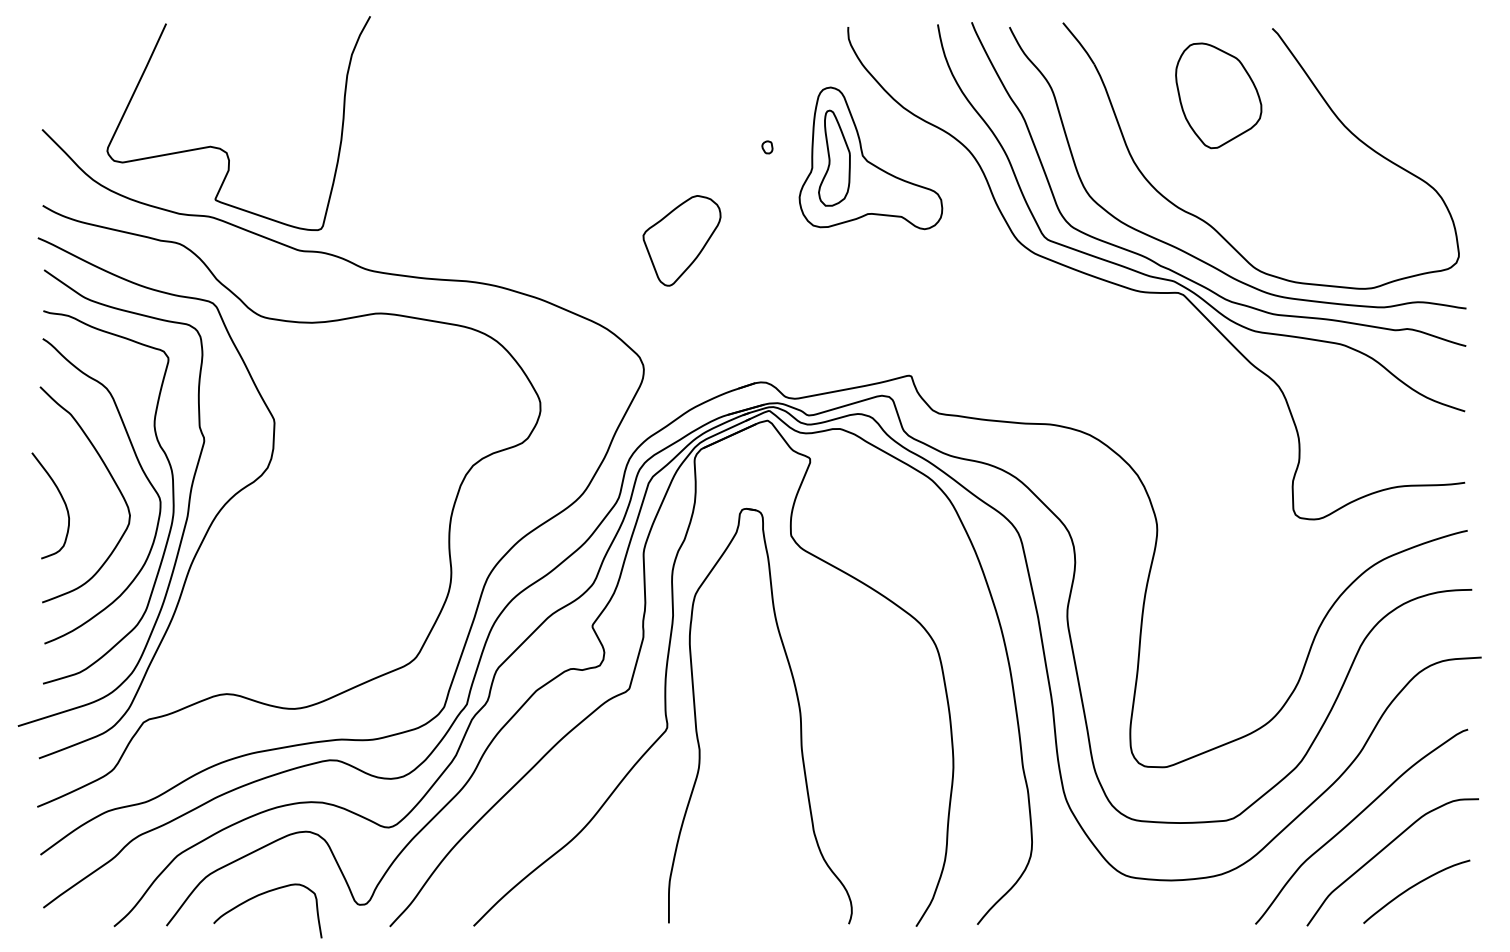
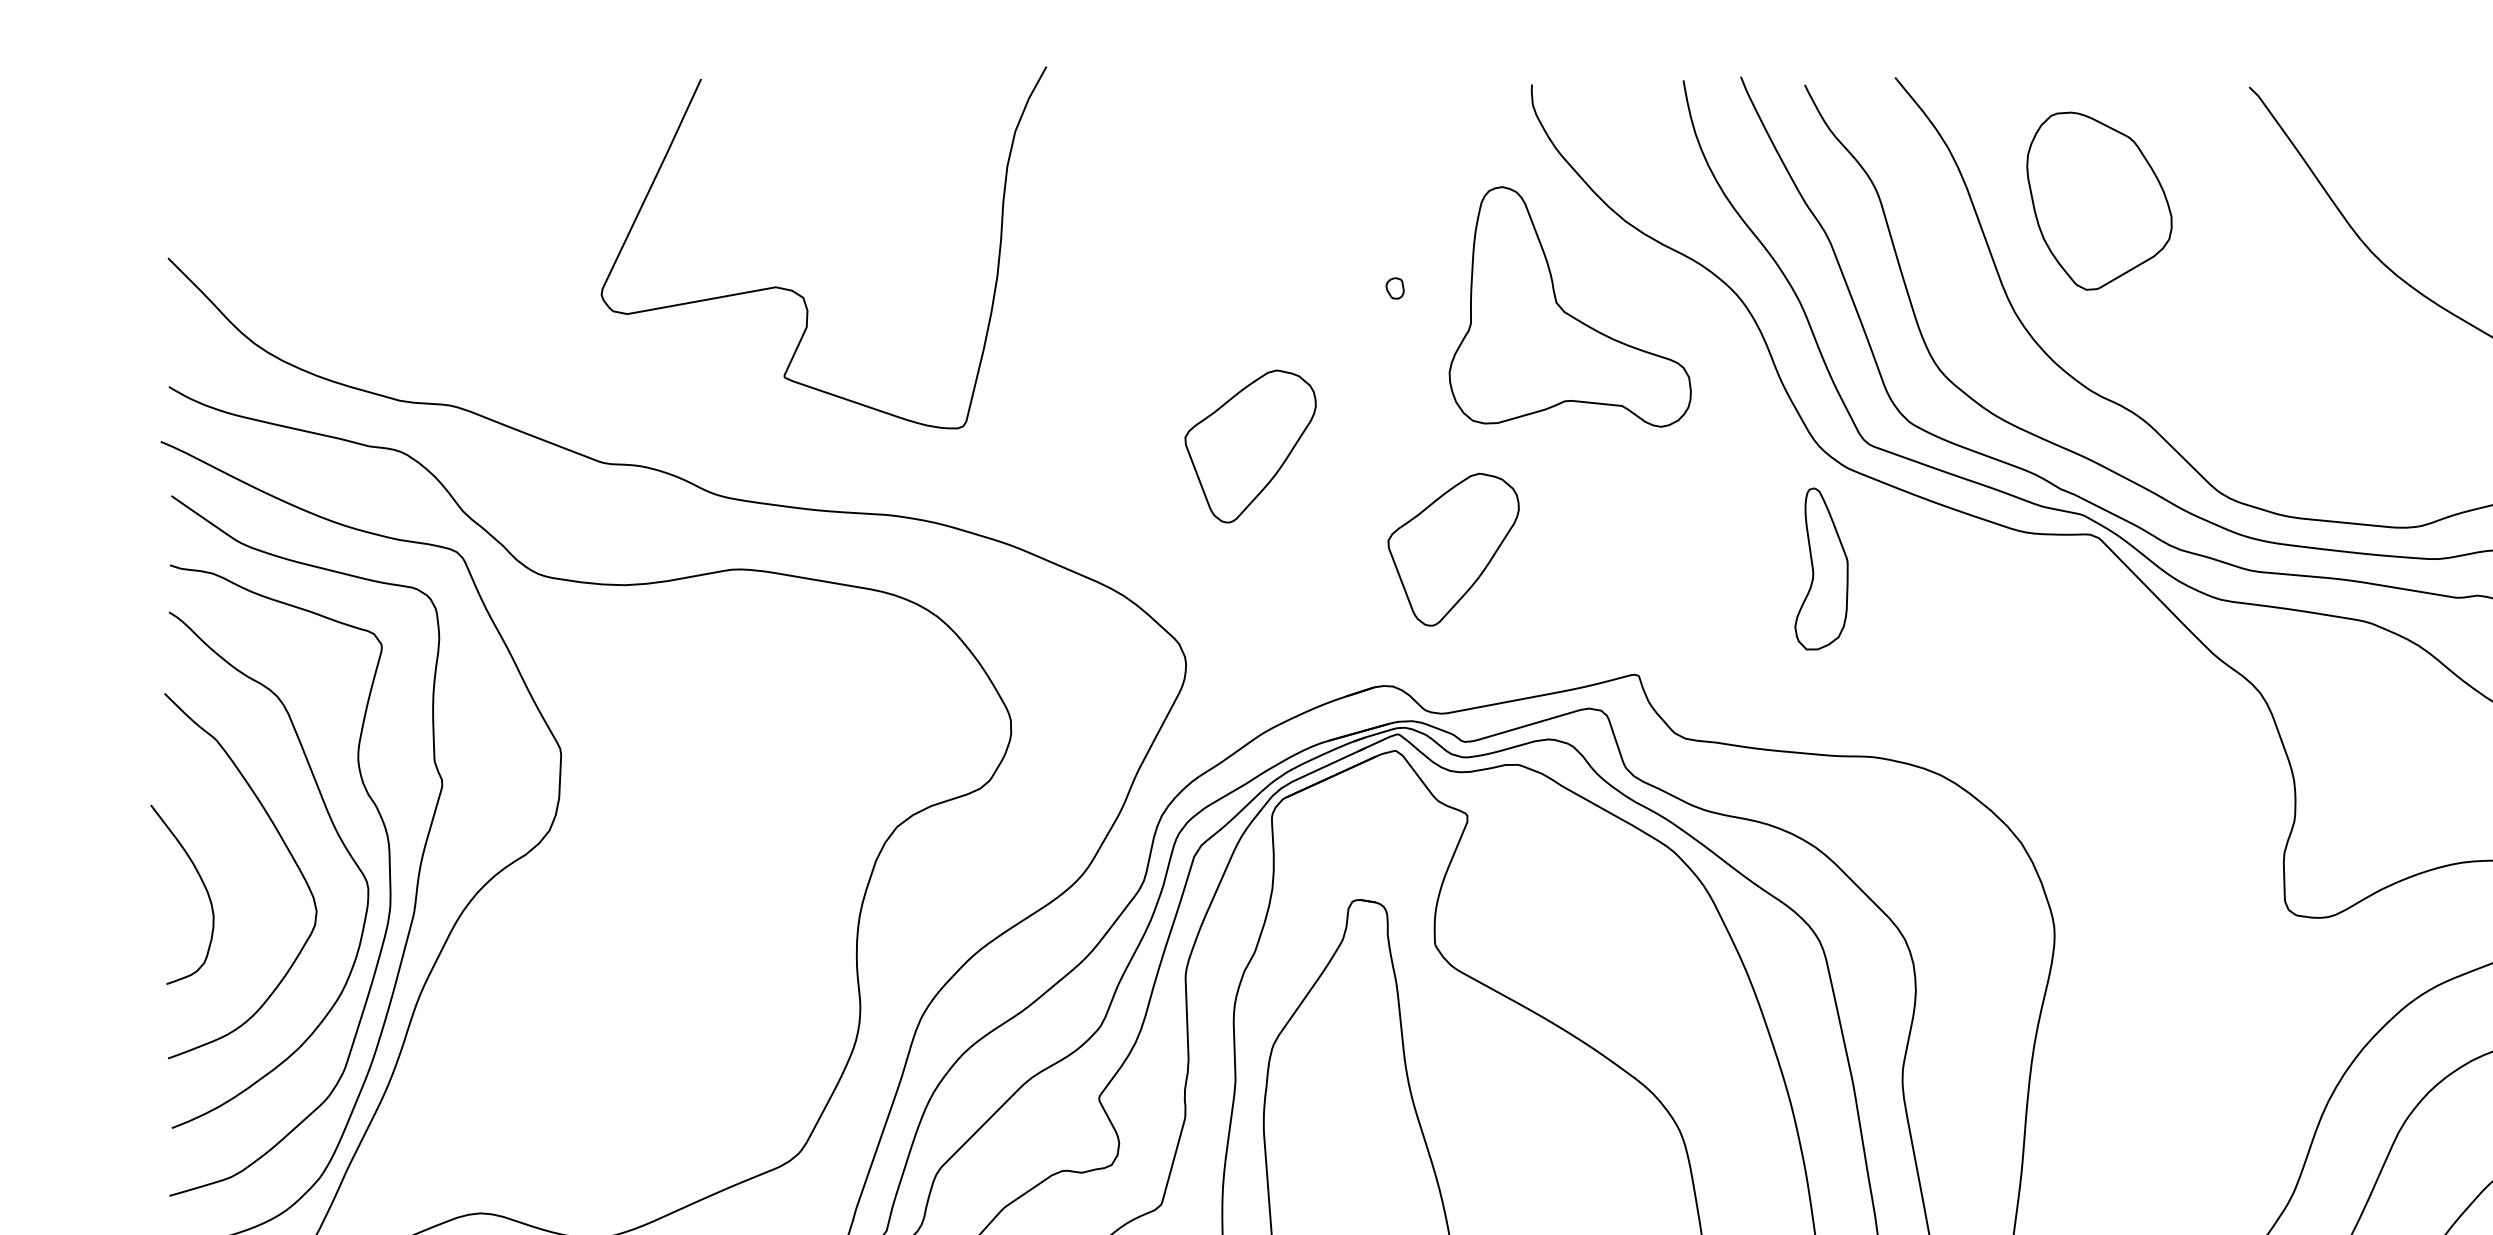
part: (1218, 95) -> (2099, 200), moved
curve: (223, 149) -> (797, 291), moved
part: (834, 157) -> (1821, 567), moved
part: (801, 301) -> (1452, 549), added

